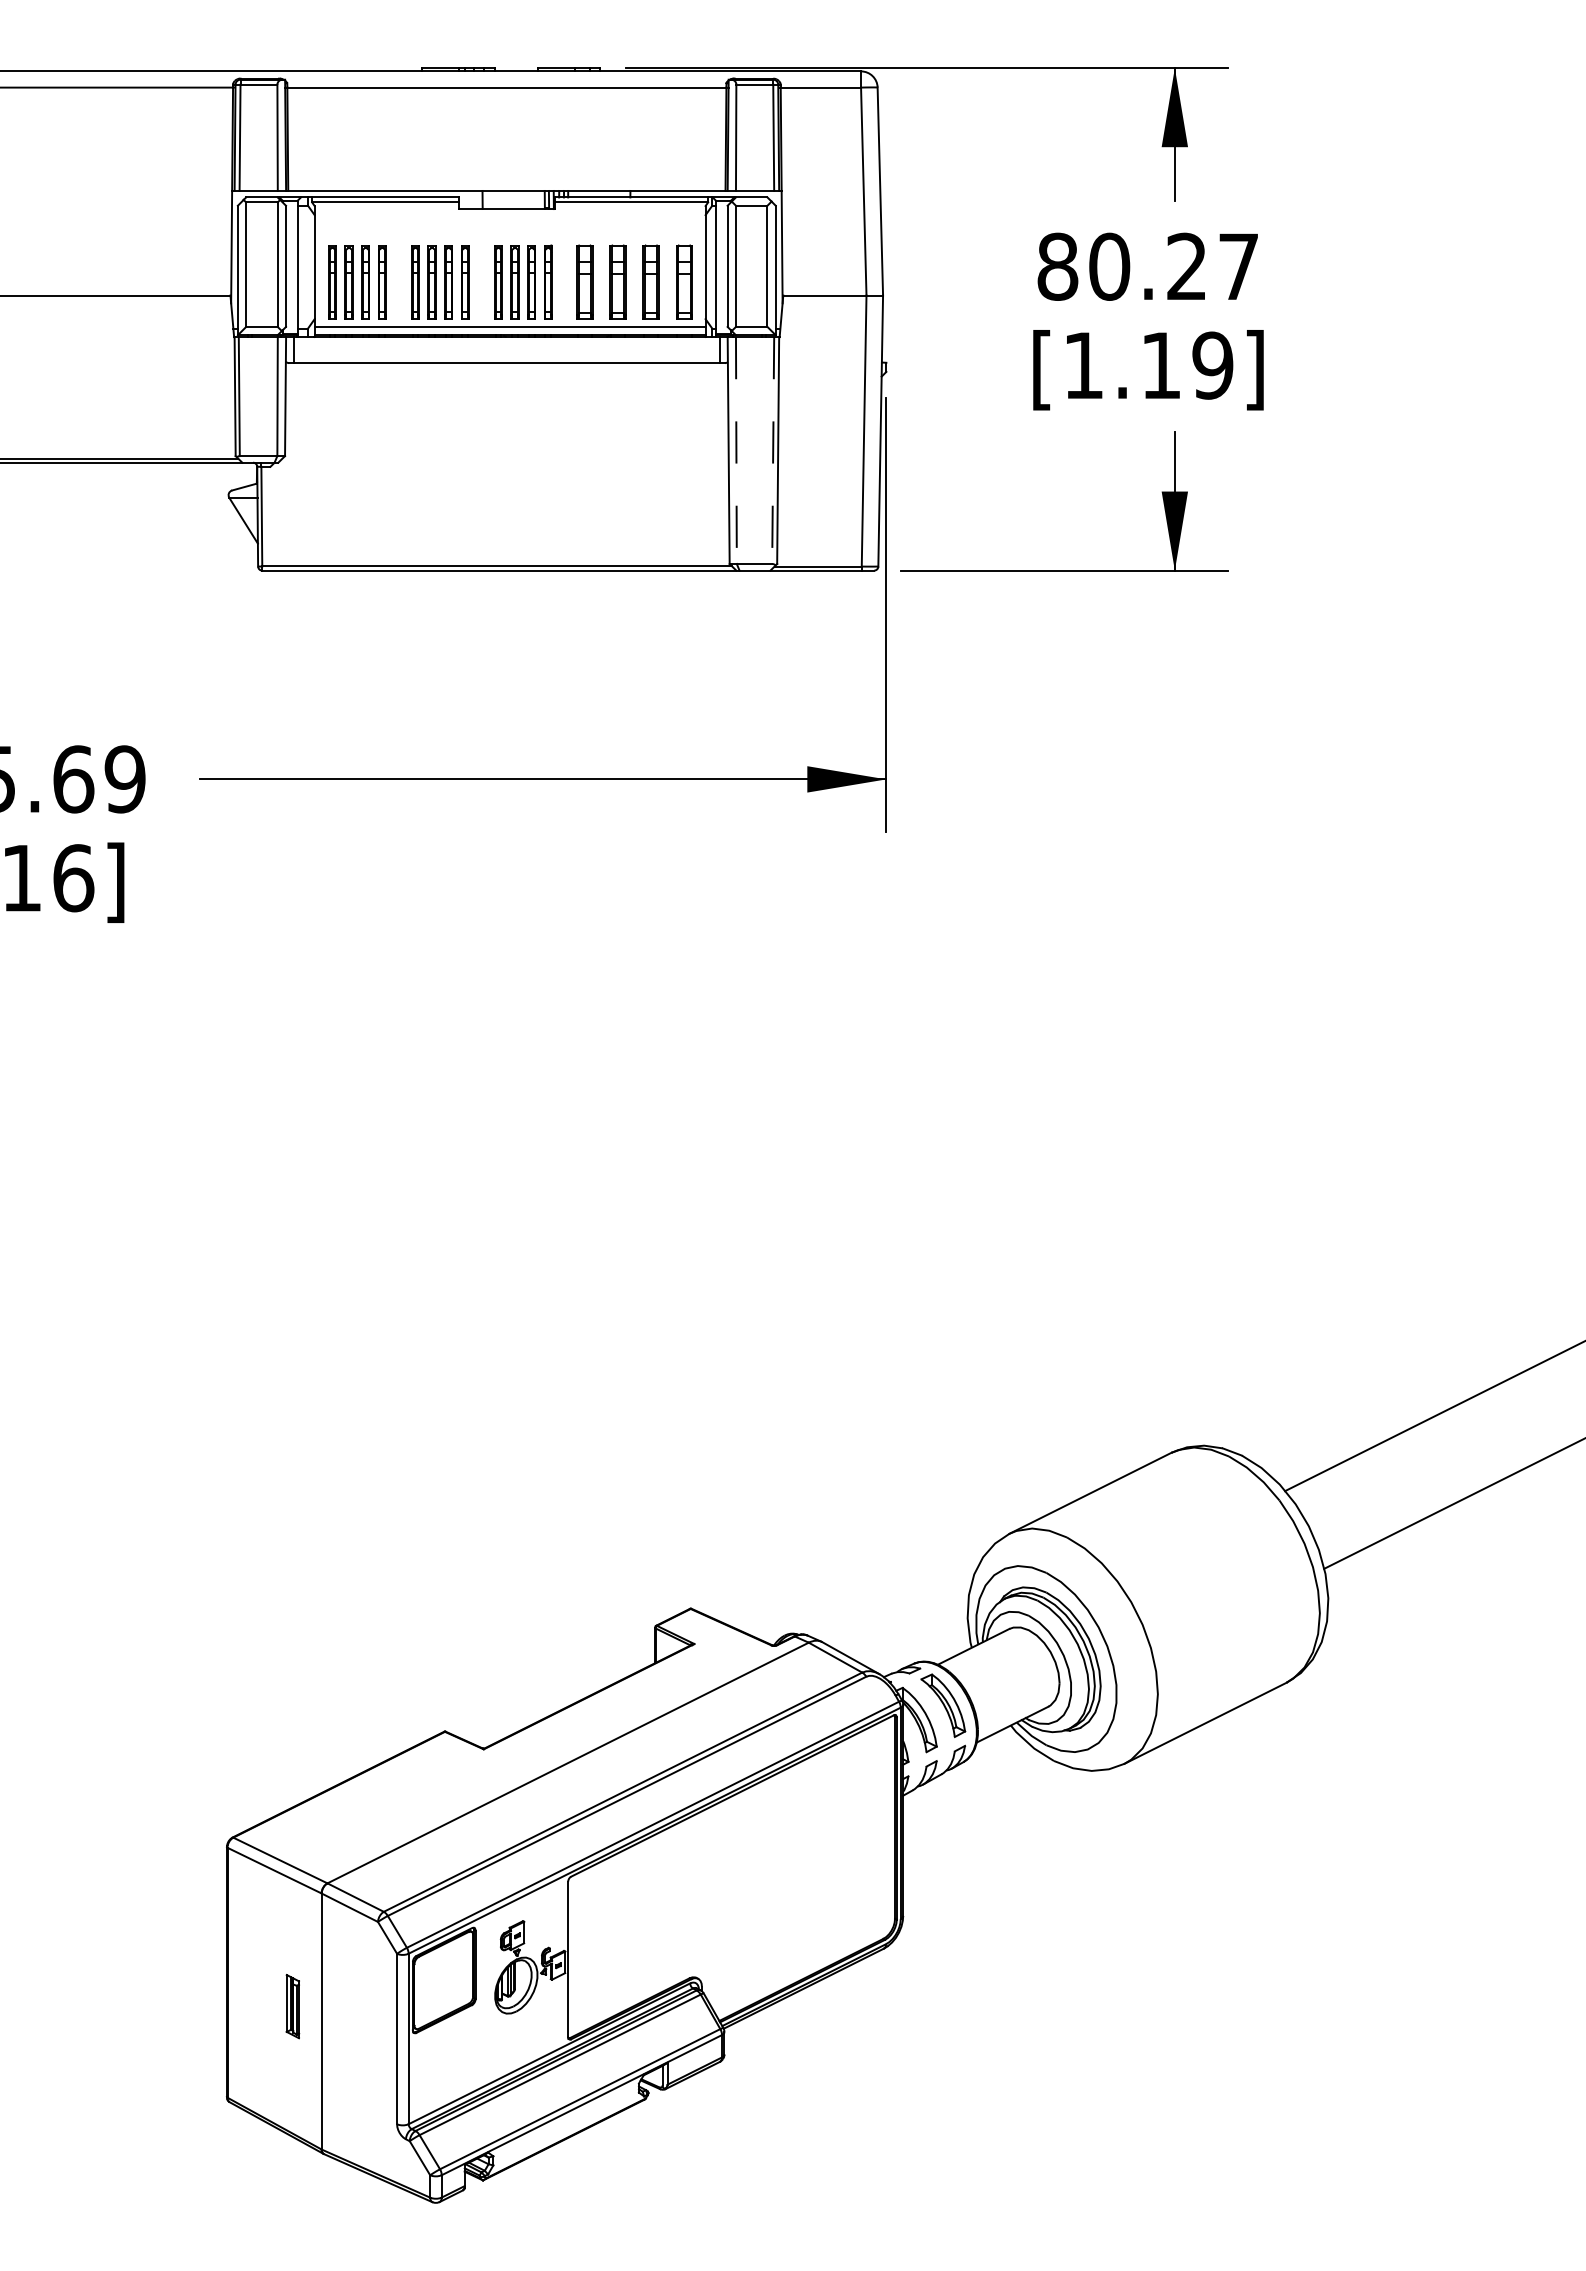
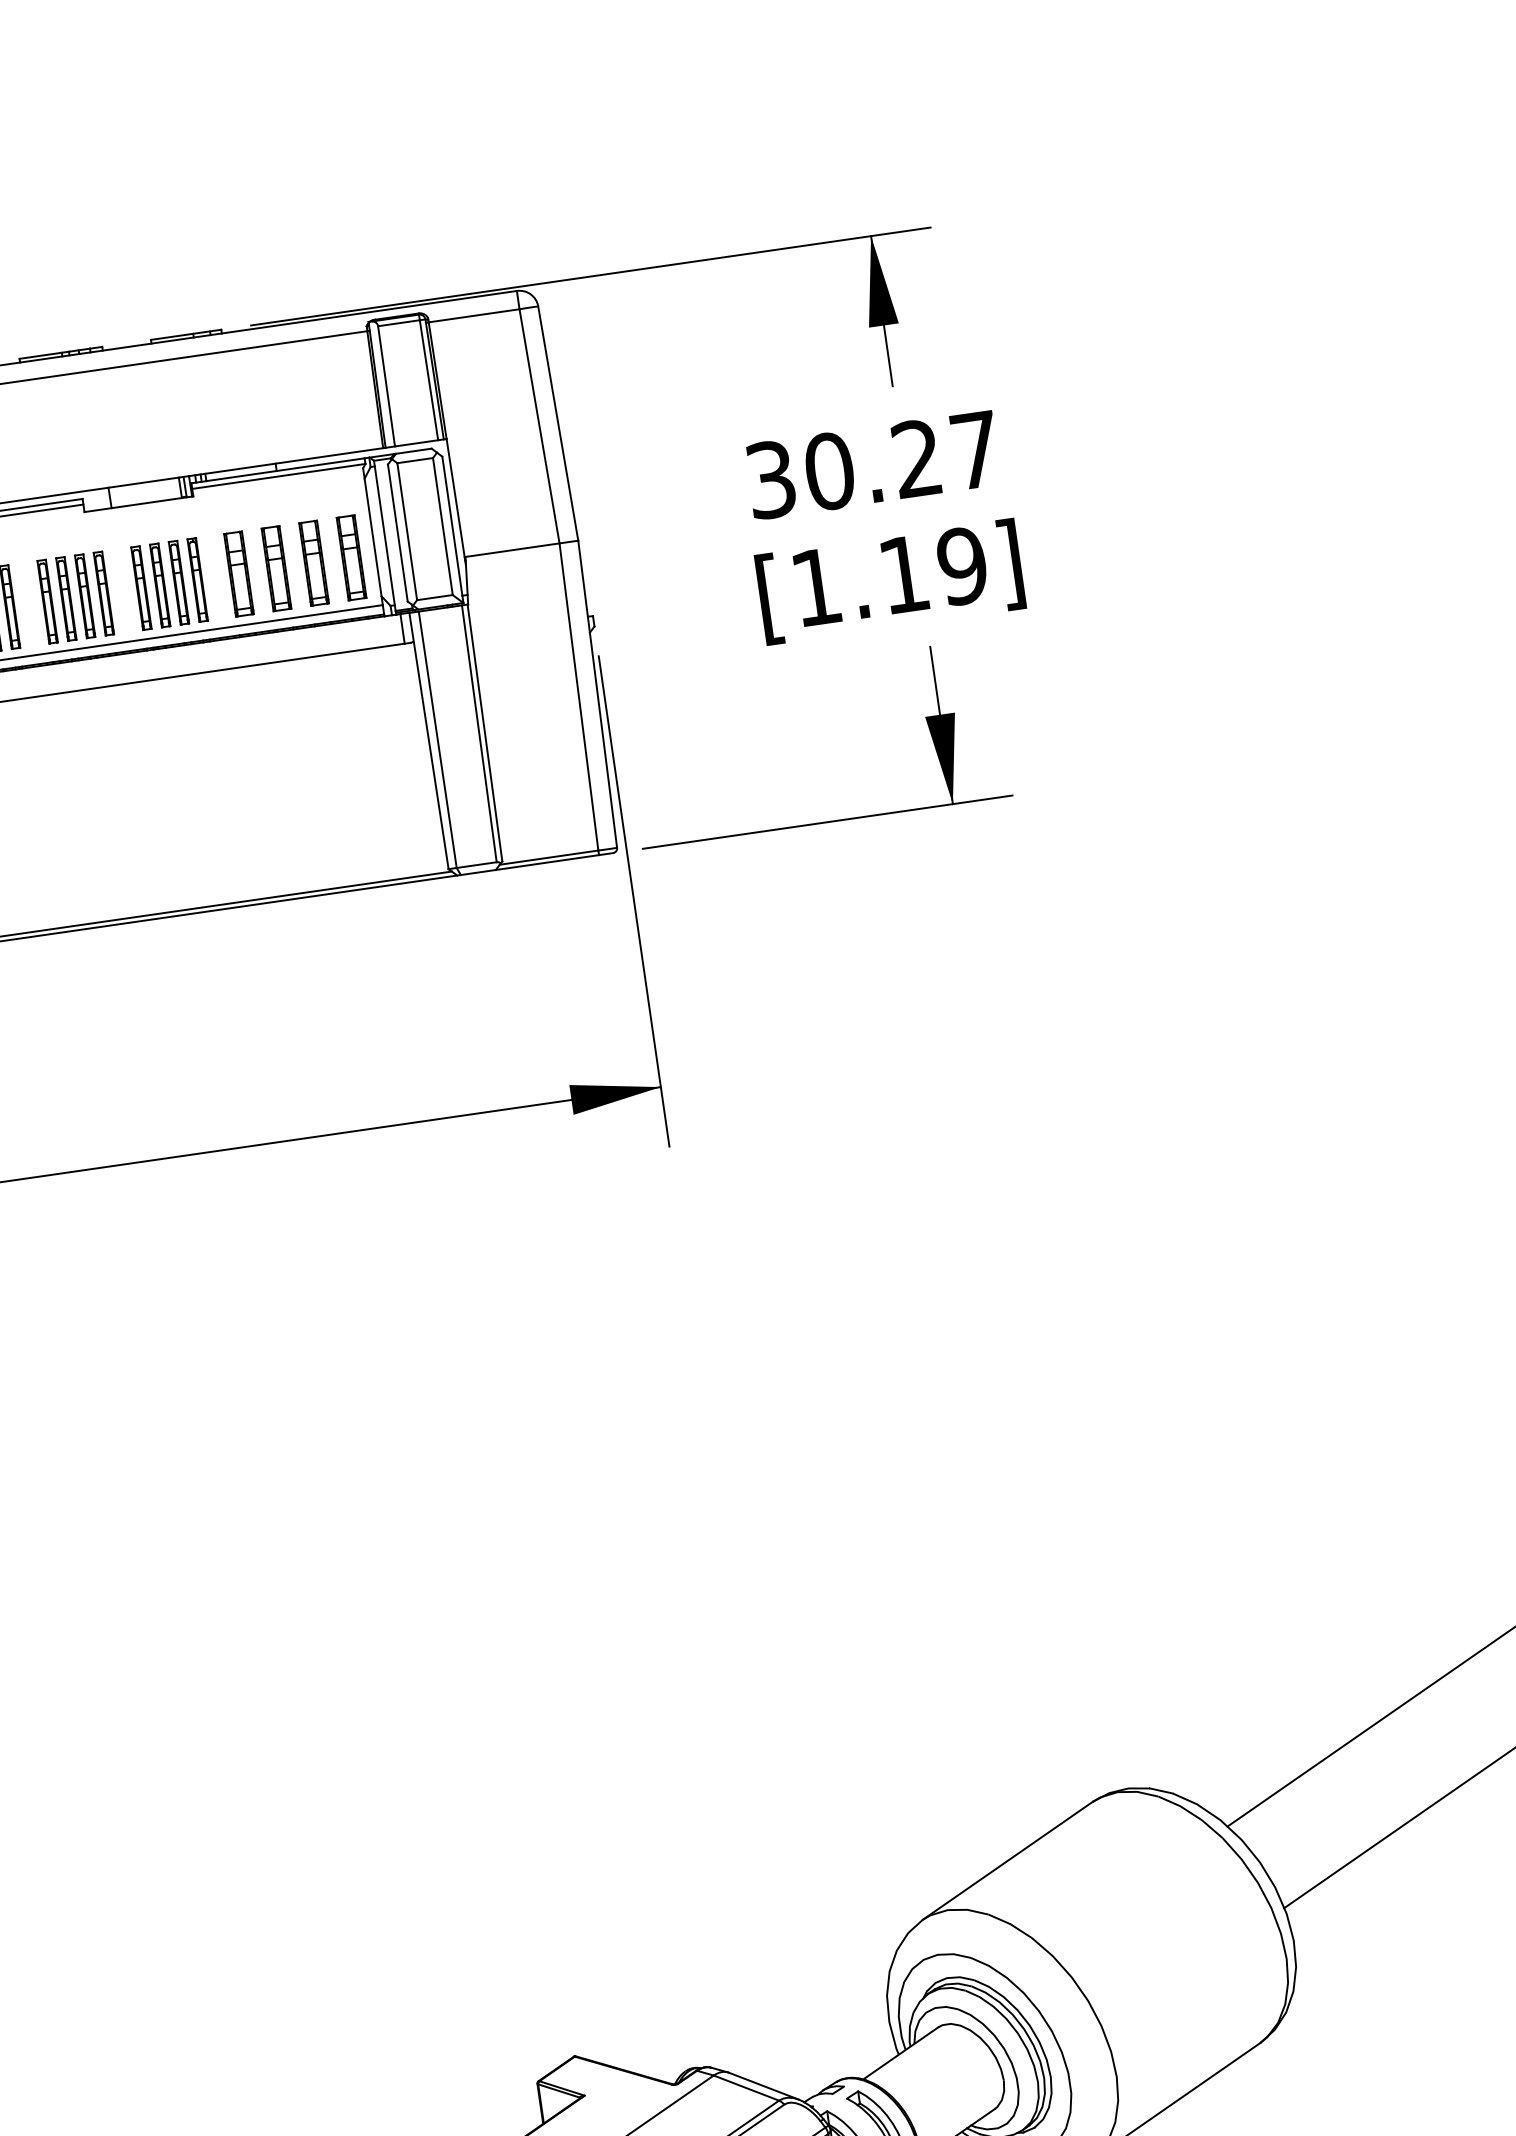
text: (1057, 266) -> (770, 479), 80.27 -> 30.27
line: (736, 451) -> (438, 740), dashed -> solid
line: (773, 451) -> (479, 734), dashed -> solid

